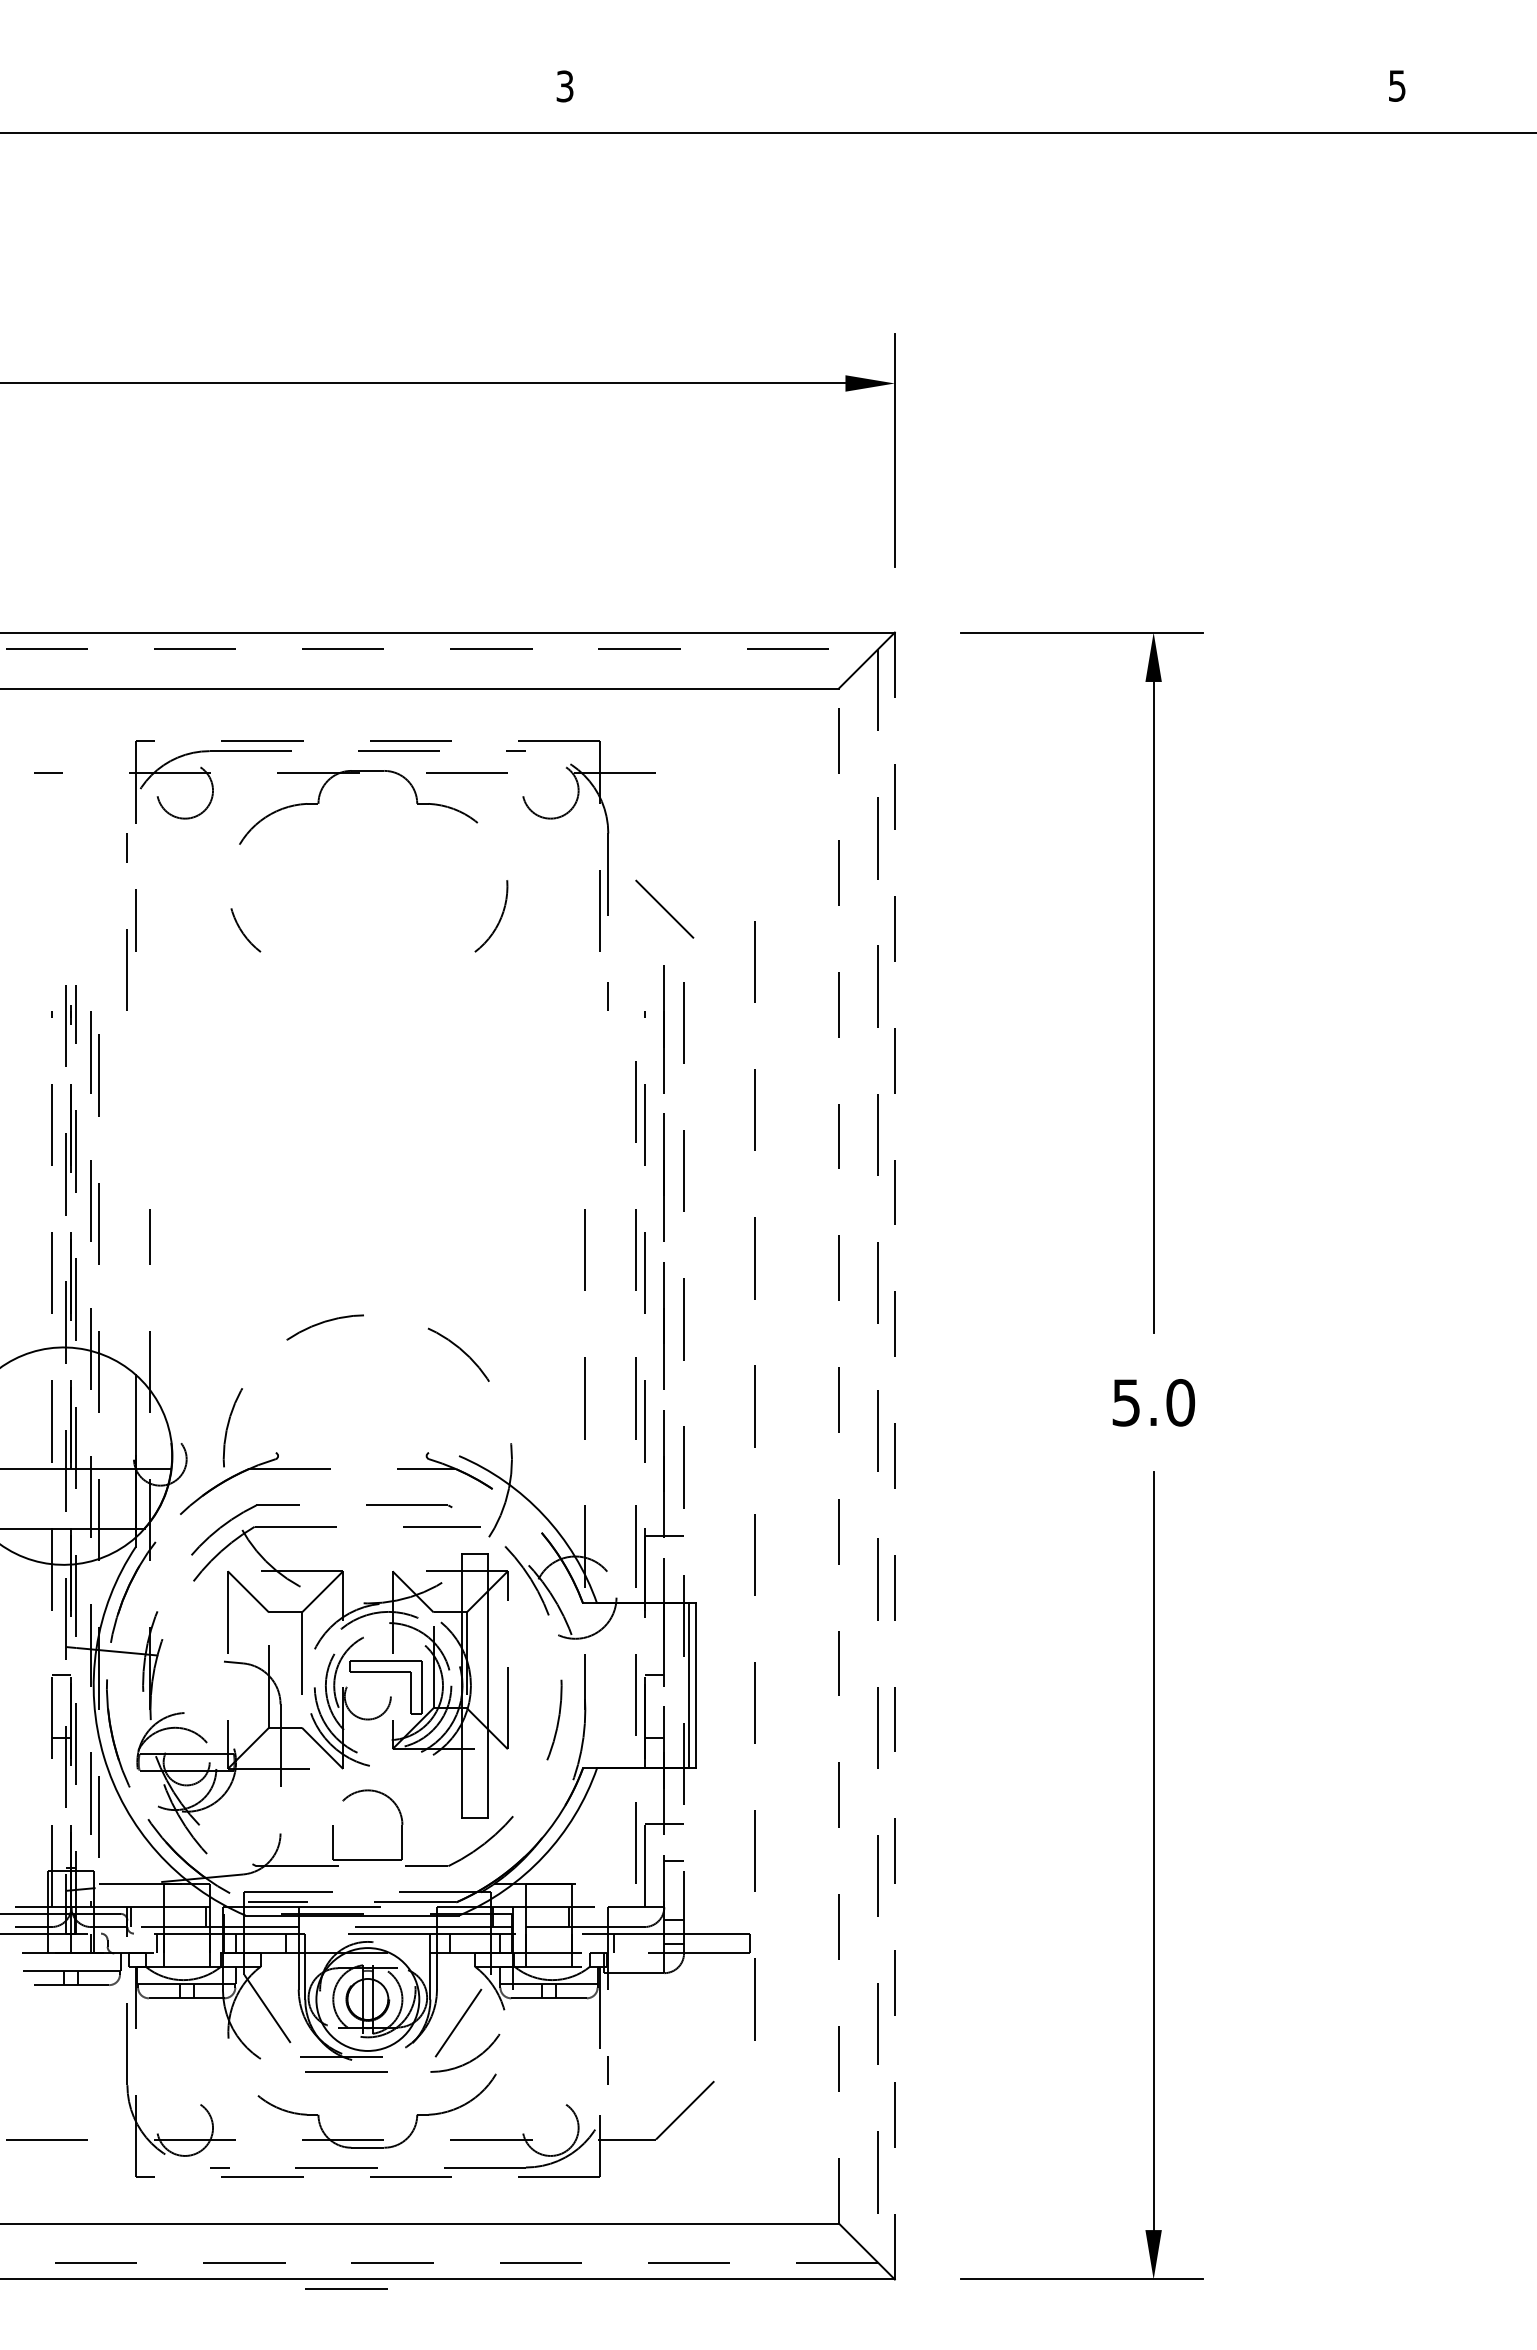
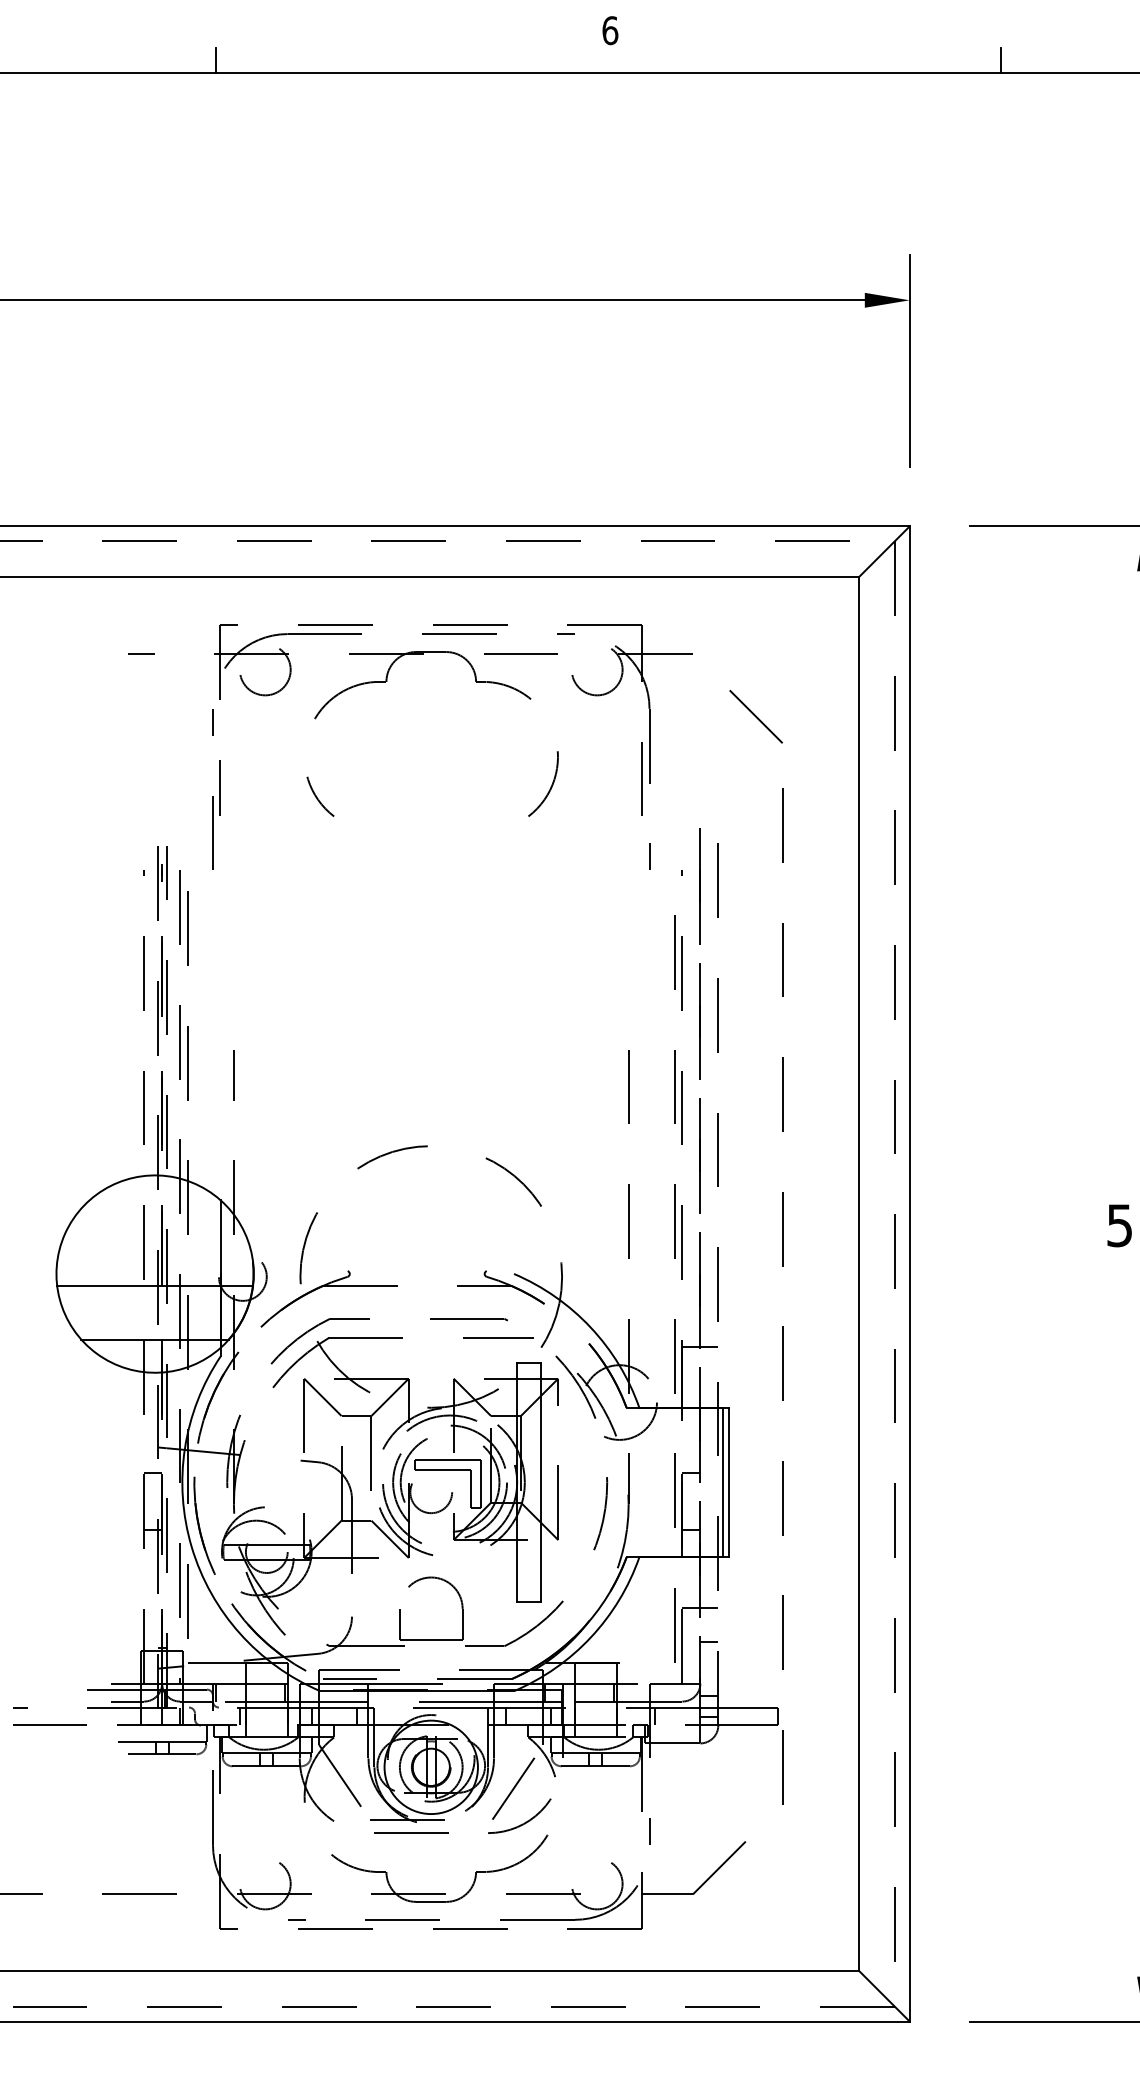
text: (564, 86) -> (609, 30), 3 -> 6
line: (131, 119) -> (216, 60), added
line: (995, 119) -> (1001, 60), added
line: (664, 908) -> (755, 716), moved
line: (838, 1455) -> (858, 1273), dashed -> solid
line: (894, 1456) -> (909, 1274), dashed -> solid
line: (346, 2288) -> (411, 2029), removed

